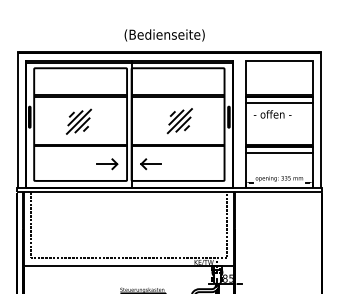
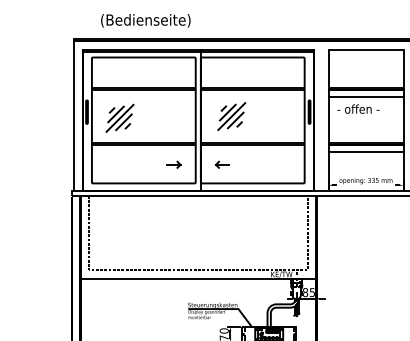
text: (164, 35) -> (145, 20), moved
part: (78, 121) -> (119, 117), moved
part: (179, 121) -> (231, 116), moved
part: (107, 164) -> (173, 164), size x0.6
part: (151, 164) -> (222, 164), size x0.6

